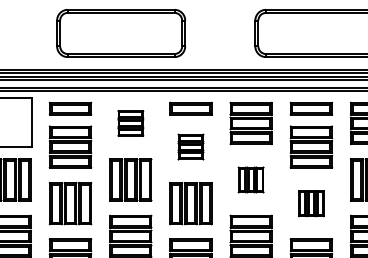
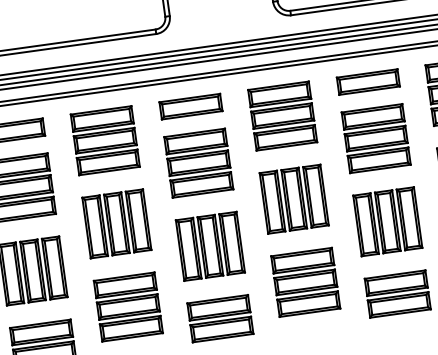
part: (130, 123) -> (104, 140), size x1.67
part: (190, 146) -> (198, 162), size x1.67
part: (250, 179) -> (293, 198), size x1.67
part: (311, 203) -> (387, 221), size x1.67

